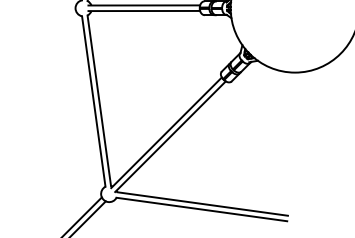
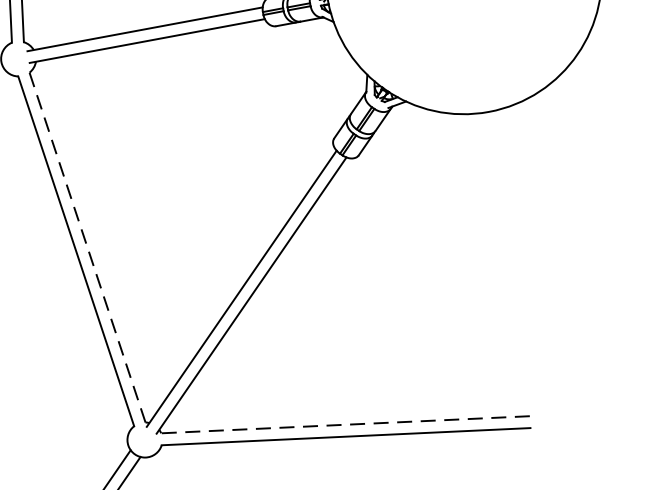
line: (99, 100) -> (87, 247), solid -> dashed
line: (202, 203) -> (345, 423), solid -> dashed

